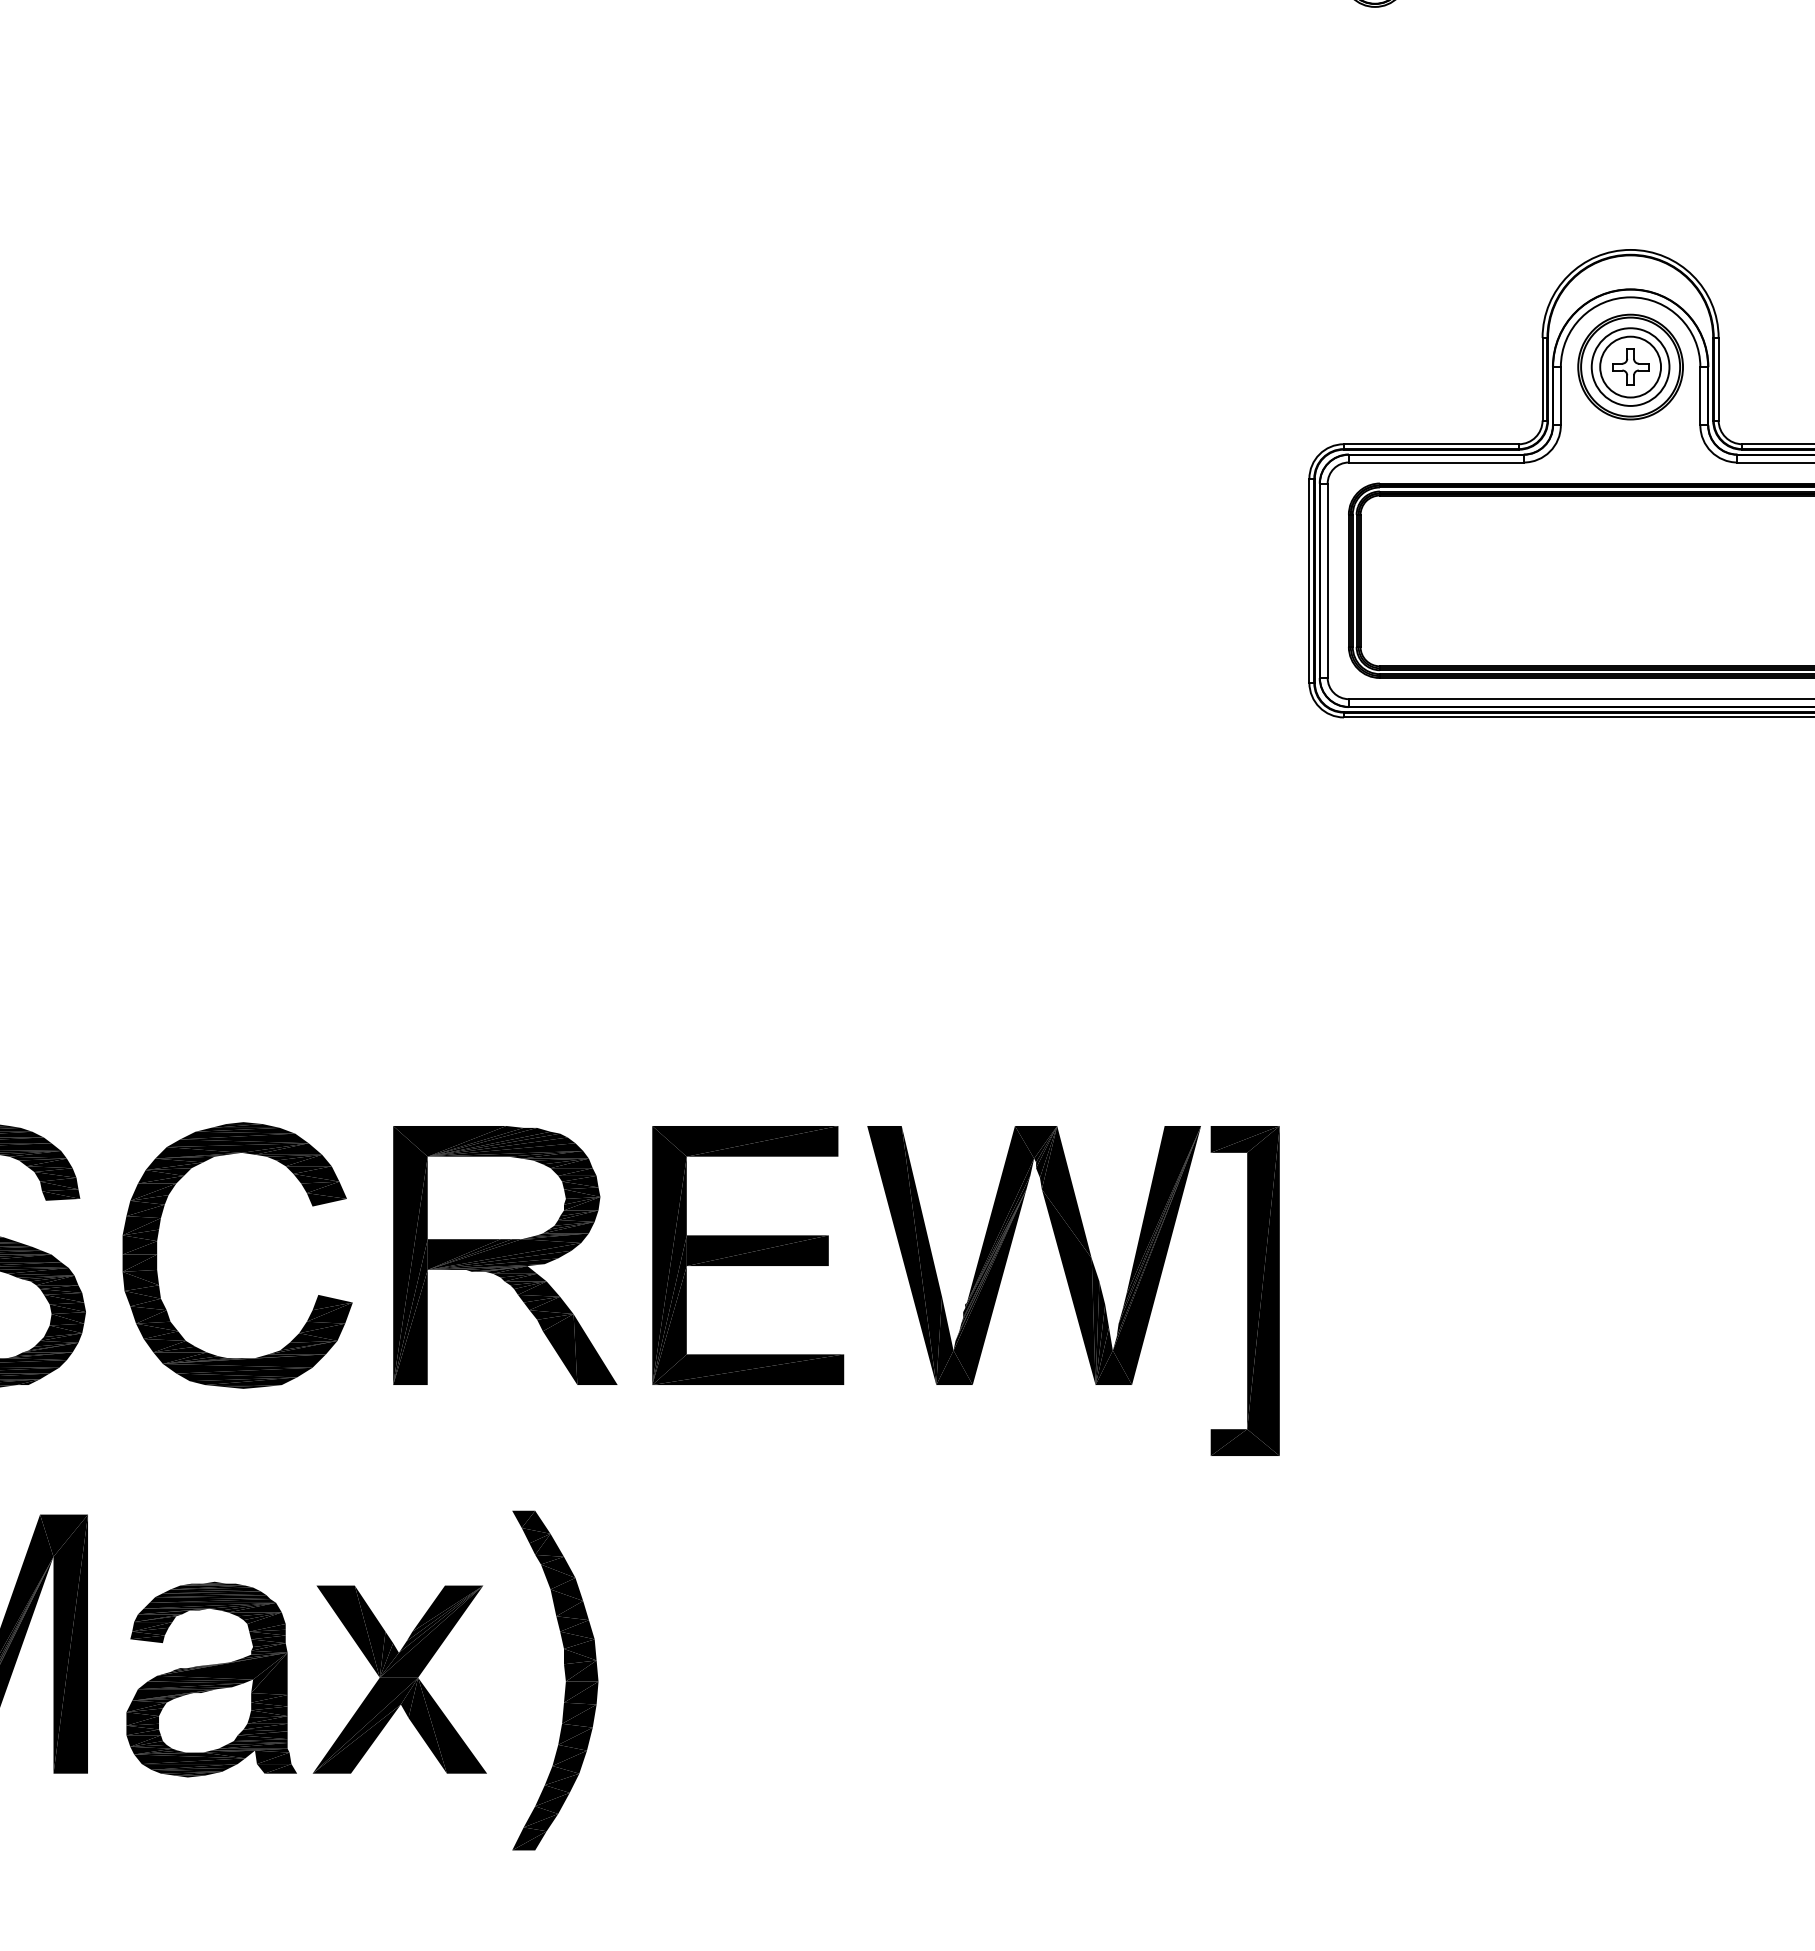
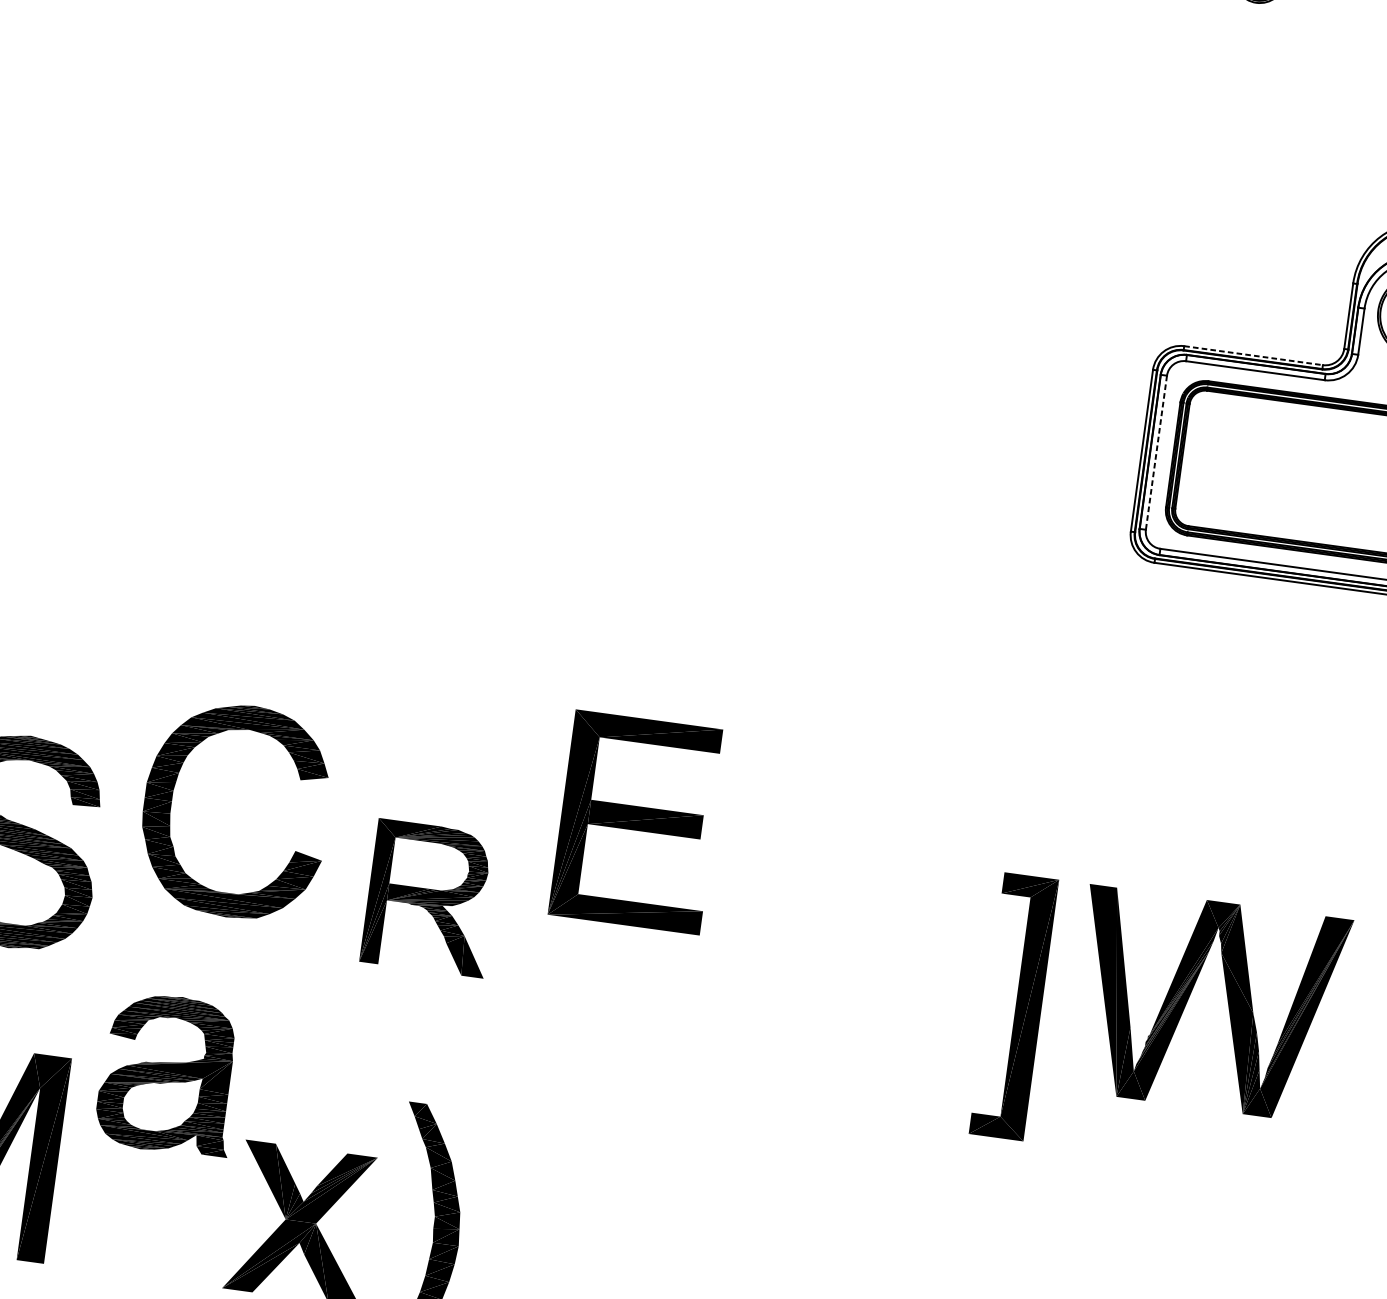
line: (1431, 444) -> (1253, 355), solid -> dashed
line: (1327, 581) -> (1156, 453), solid -> dashed
part: (1010, 1248) -> (1190, 996), moved
part: (157, 1255) -> (172, 802), moved
part: (505, 1255) -> (431, 898), size x0.7
part: (748, 1255) -> (637, 822), moved
part: (211, 1679) -> (169, 1074), moved

